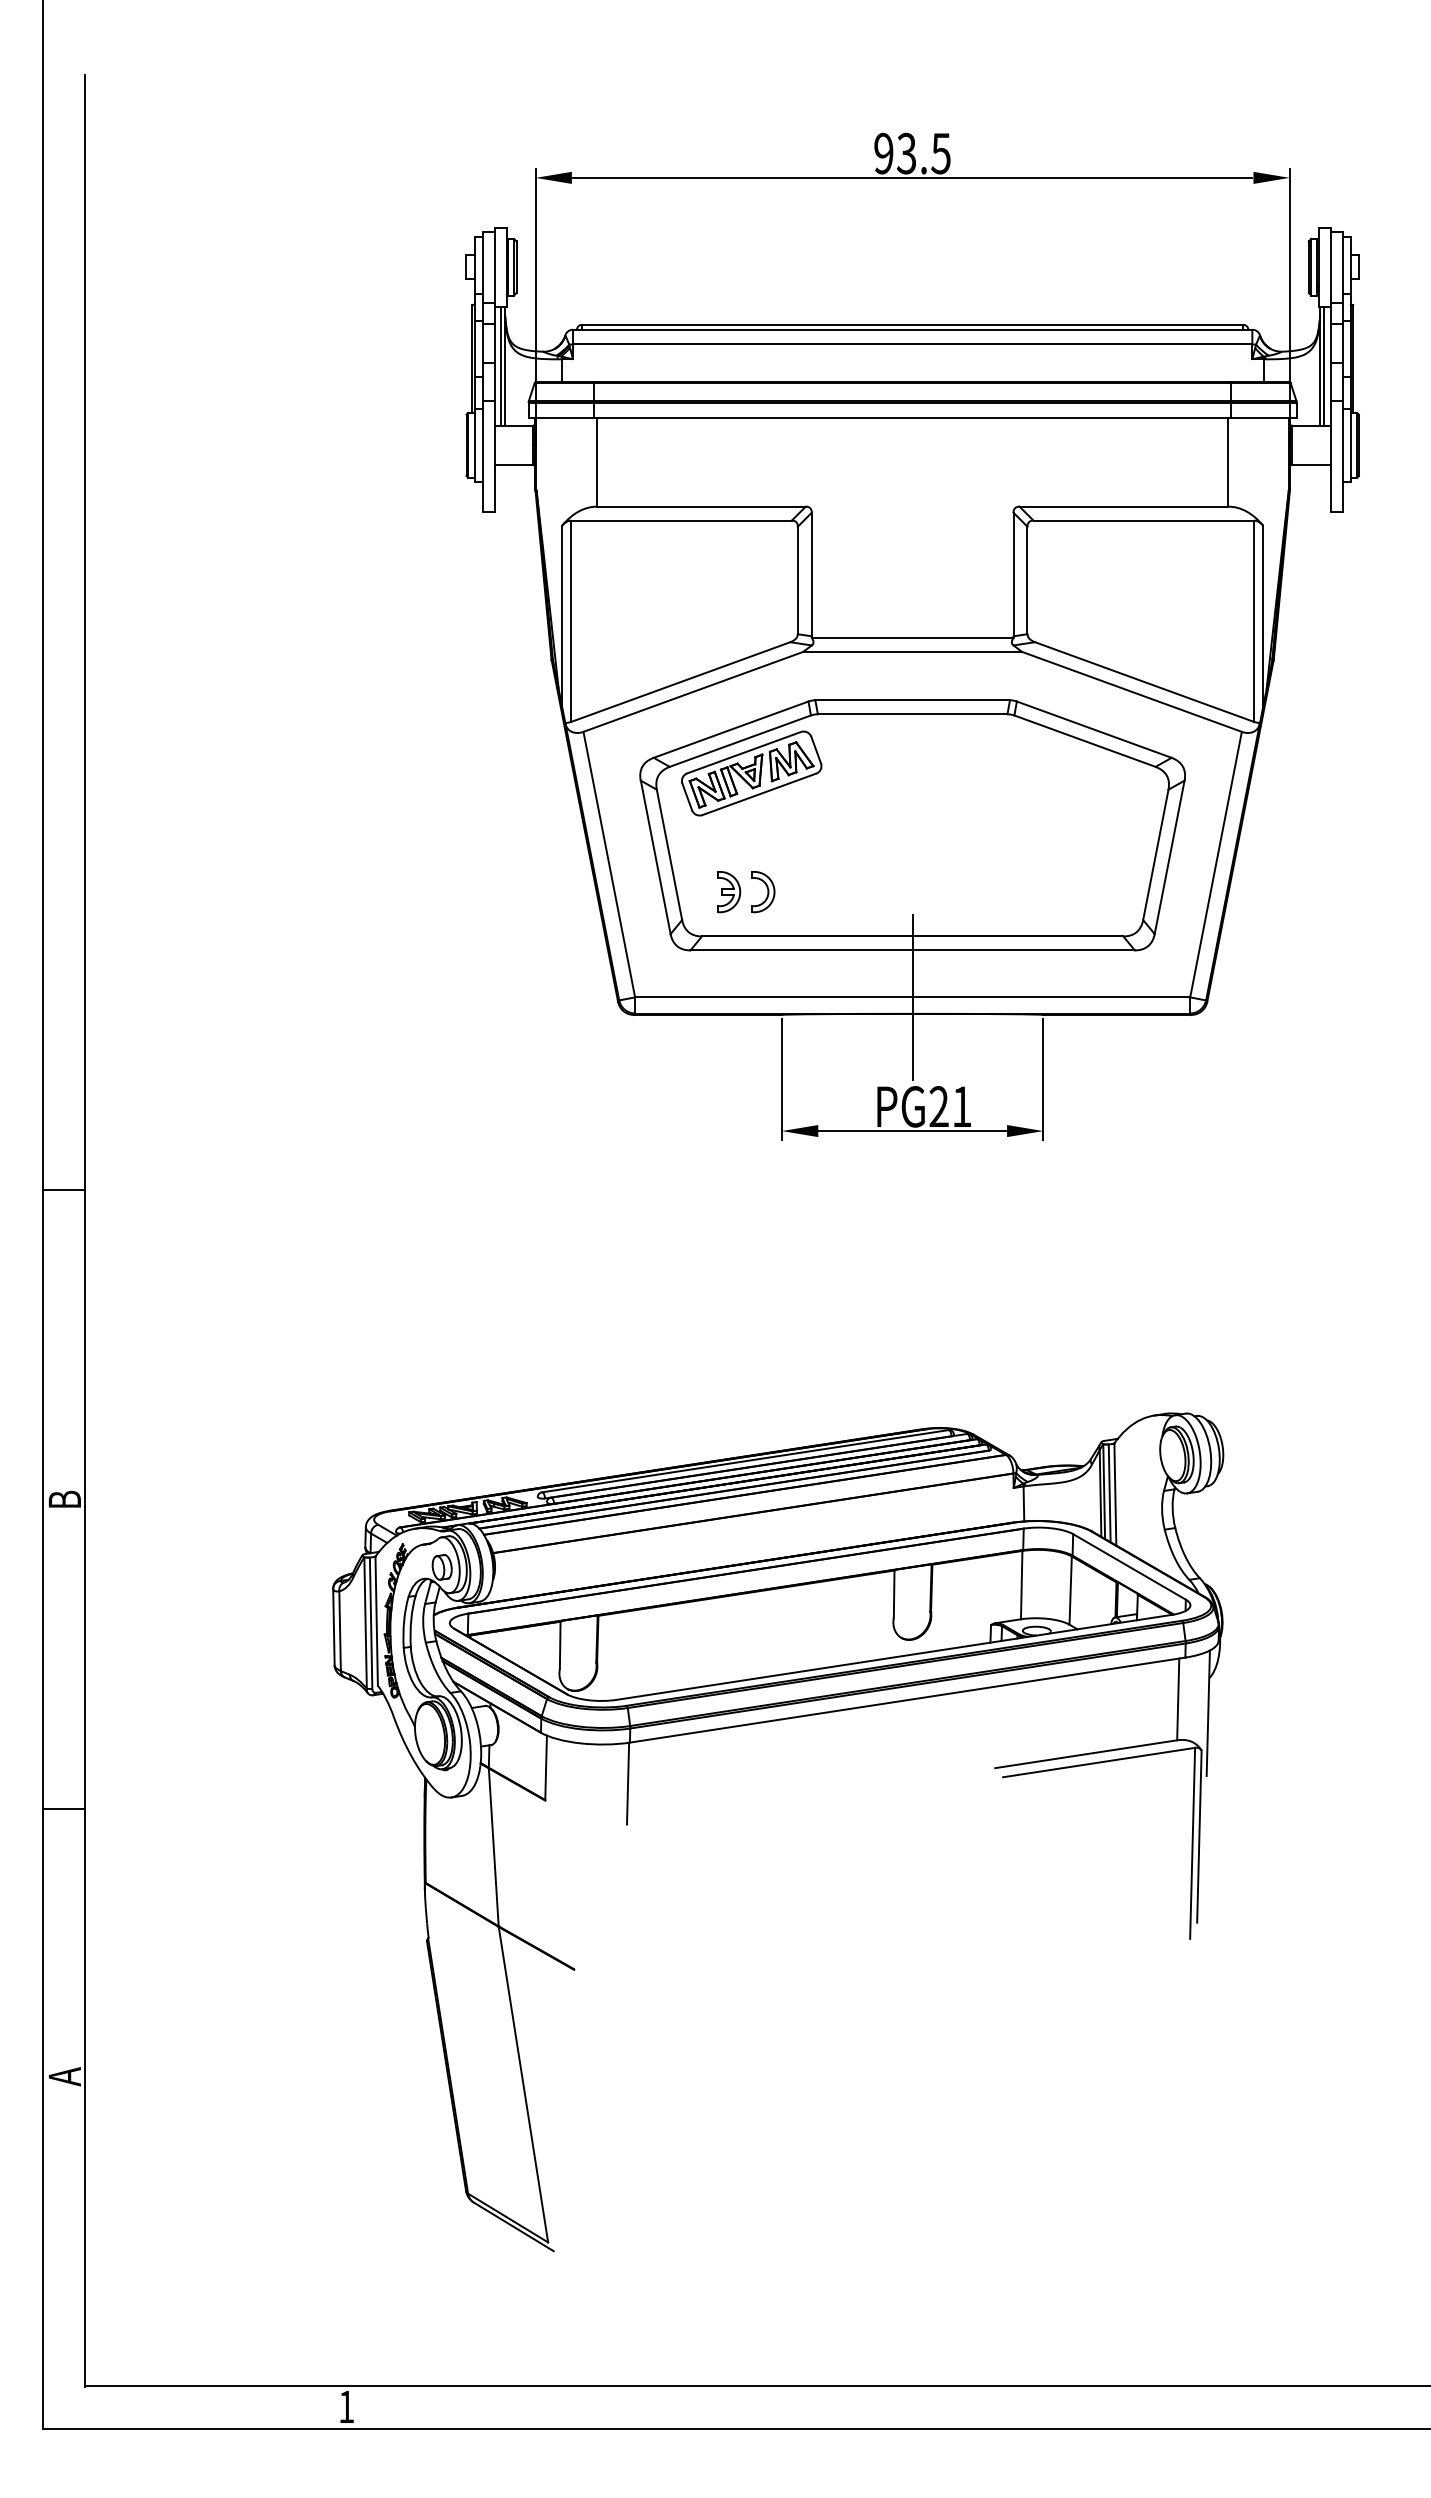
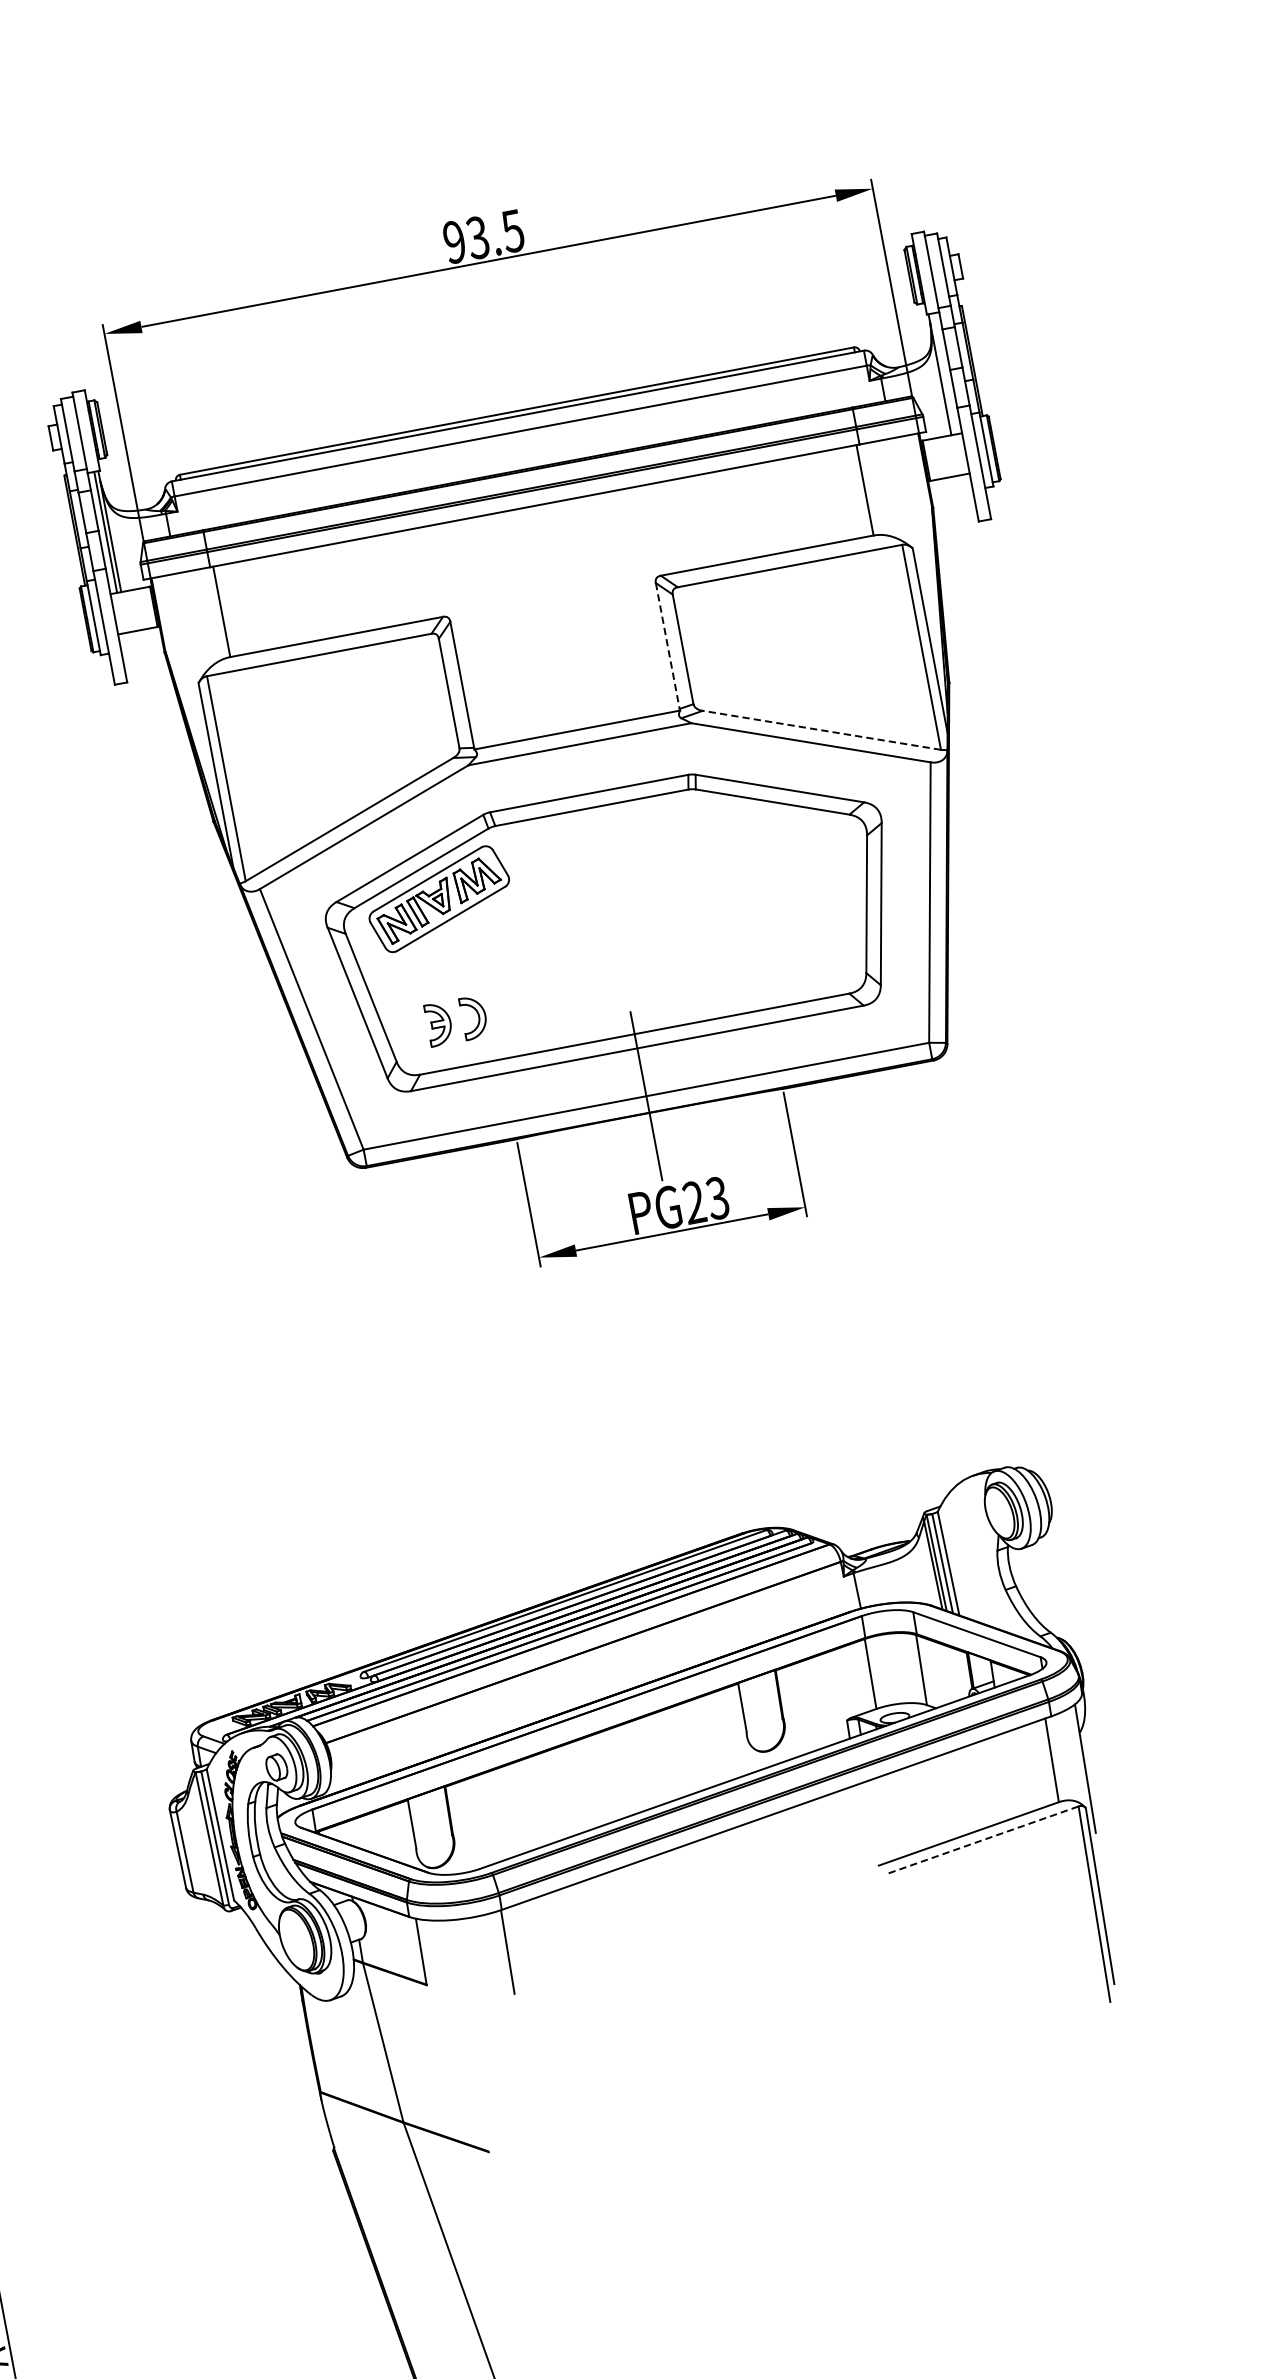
line: (1324, 365) -> (944, 373), removed
line: (1013, 574) -> (667, 646), solid -> dashed
line: (1144, 681) -> (821, 729), solid -> dashed
text: (961, 1106) -> (717, 1198), PG21 -> PG23
line: (1099, 1762) -> (984, 1839), solid -> dashed

